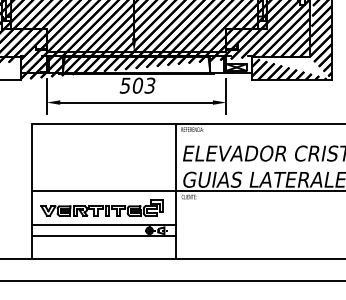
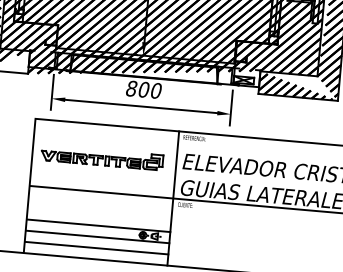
text: (137, 85) -> (143, 89), 503 -> 800
part: (101, 207) -> (101, 157), moved
line: (104, 247) -> (96, 248), added

